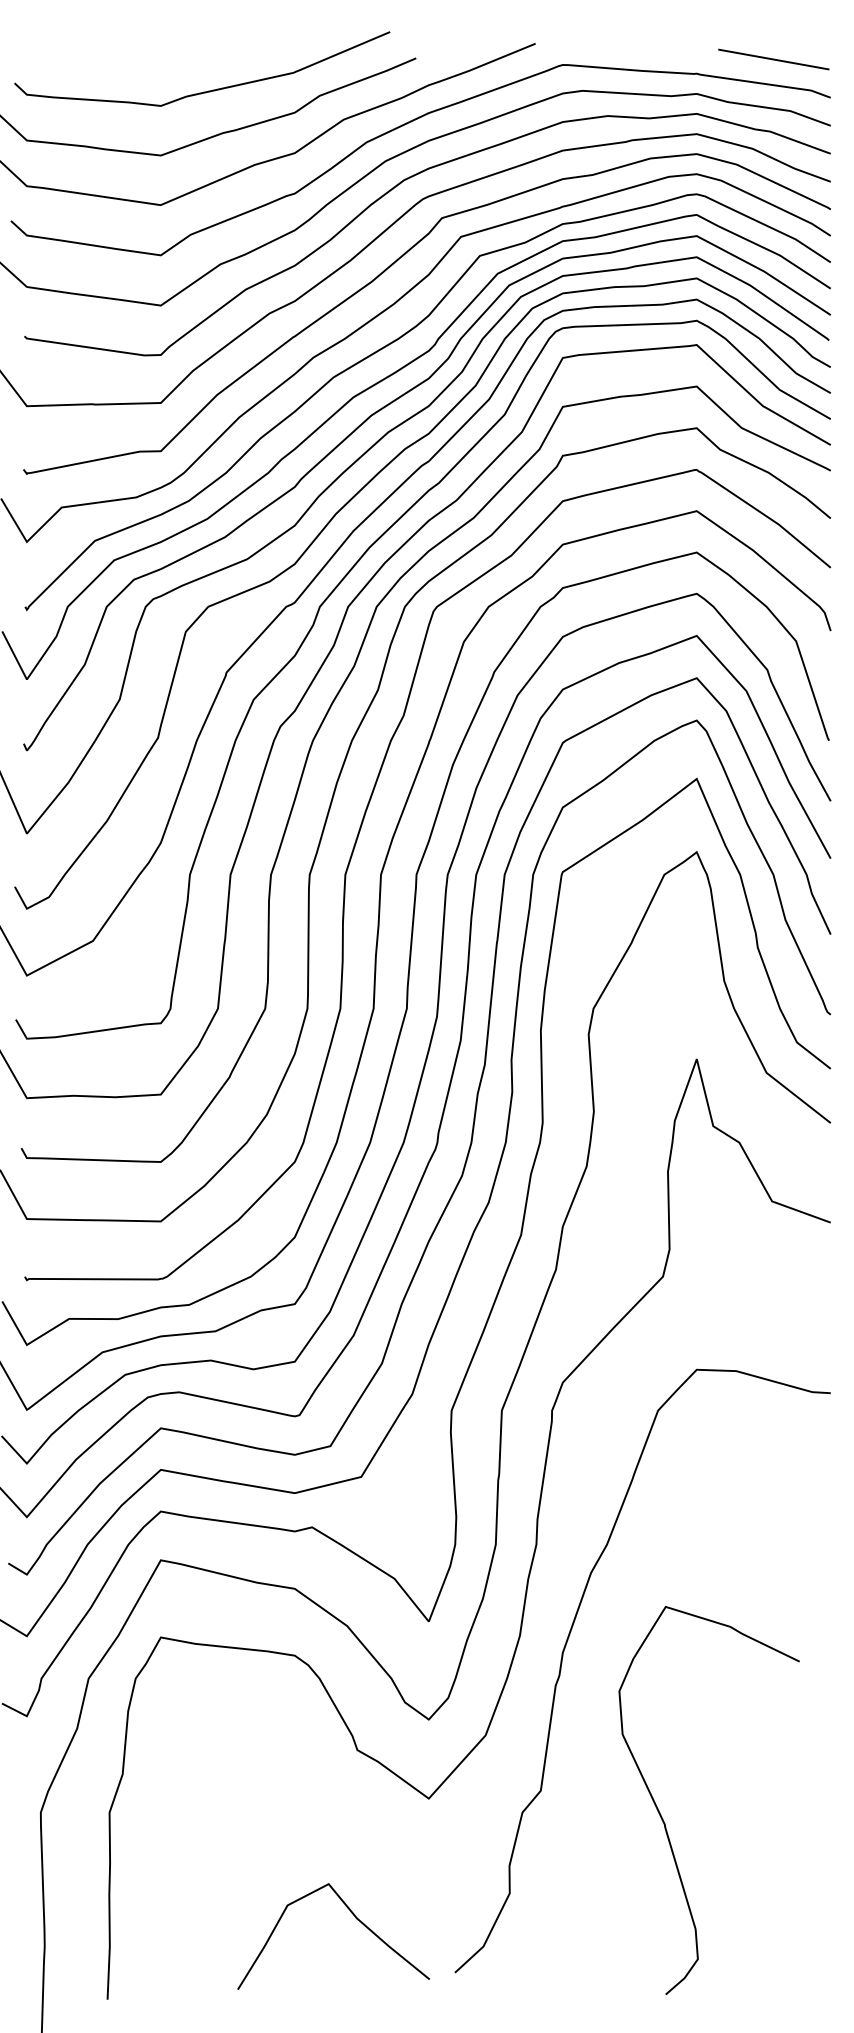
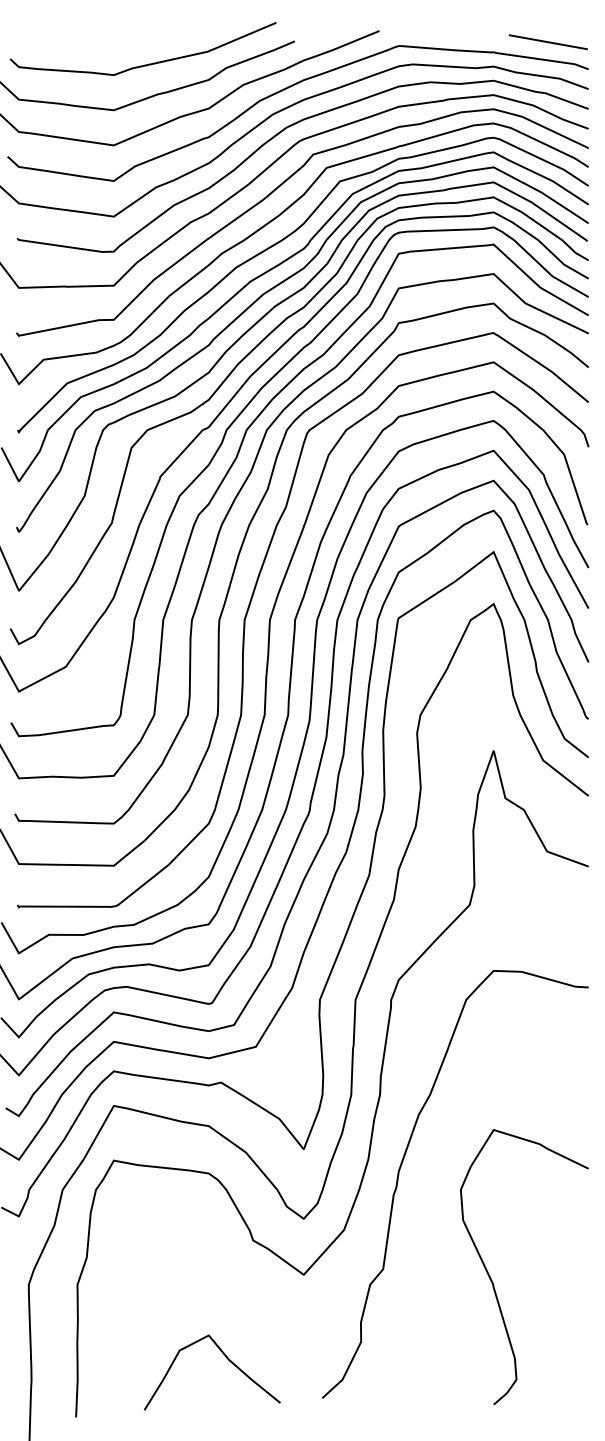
curve: (665, 1822) -> (493, 1282), moved
curve: (352, 1915) -> (225, 1357), moved

